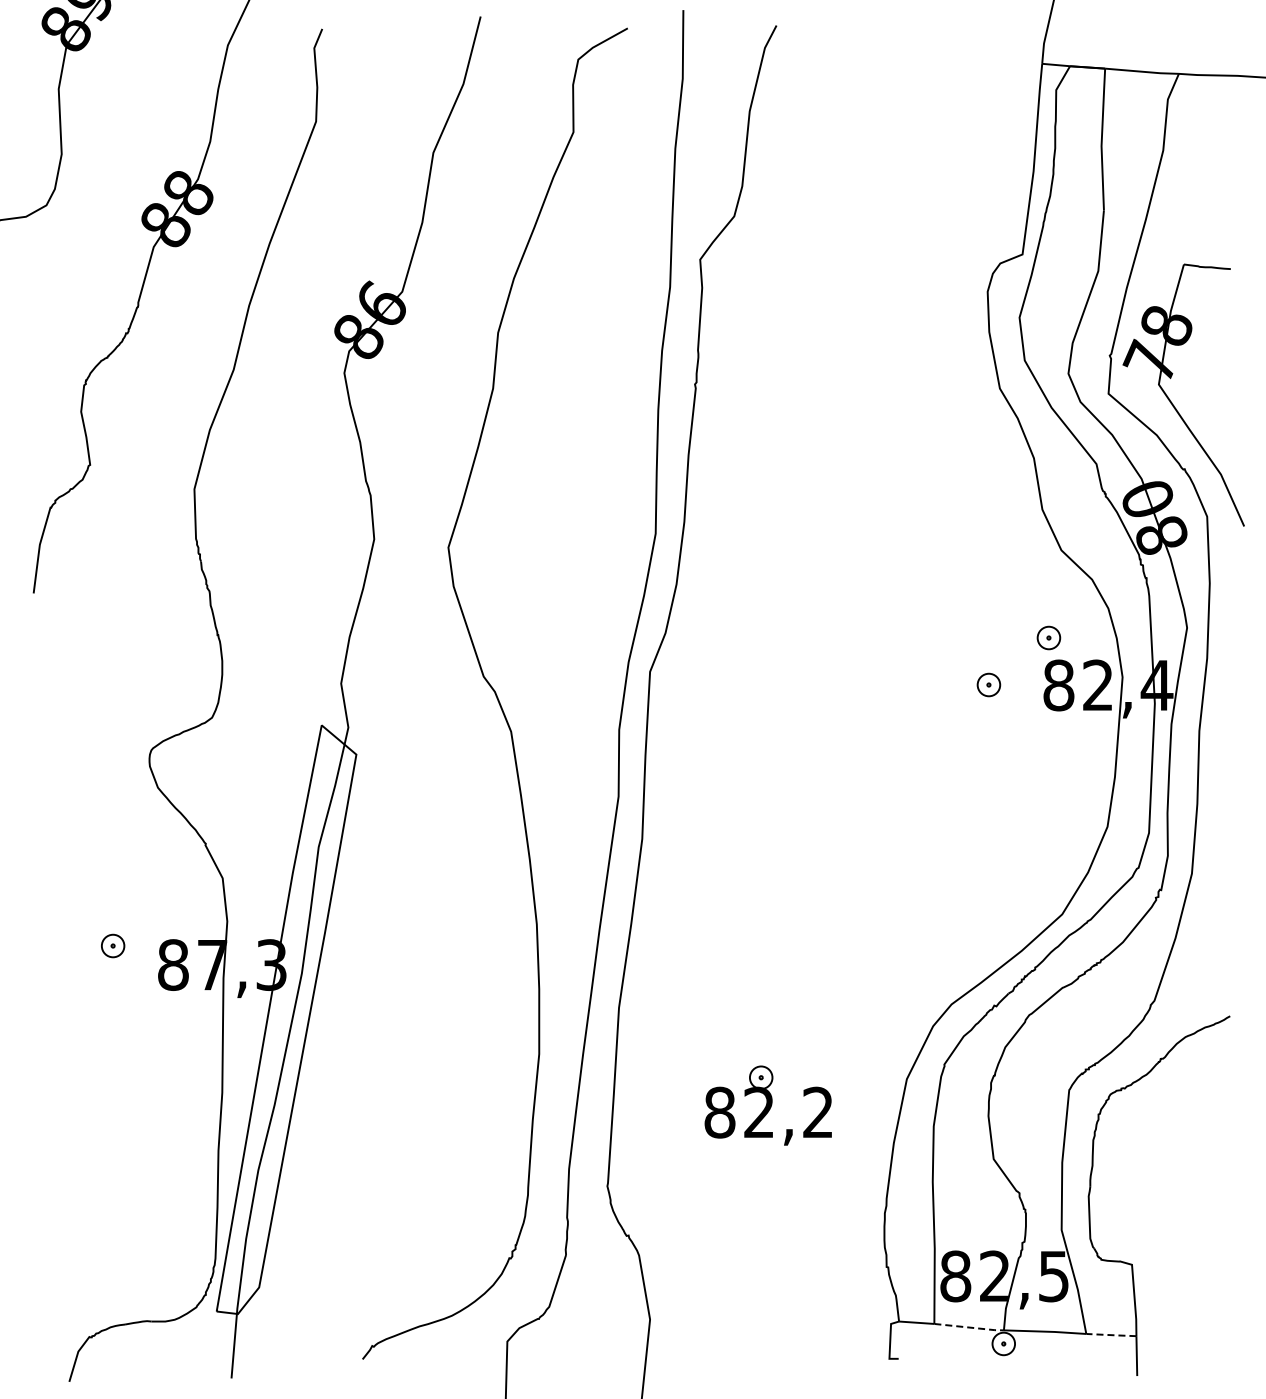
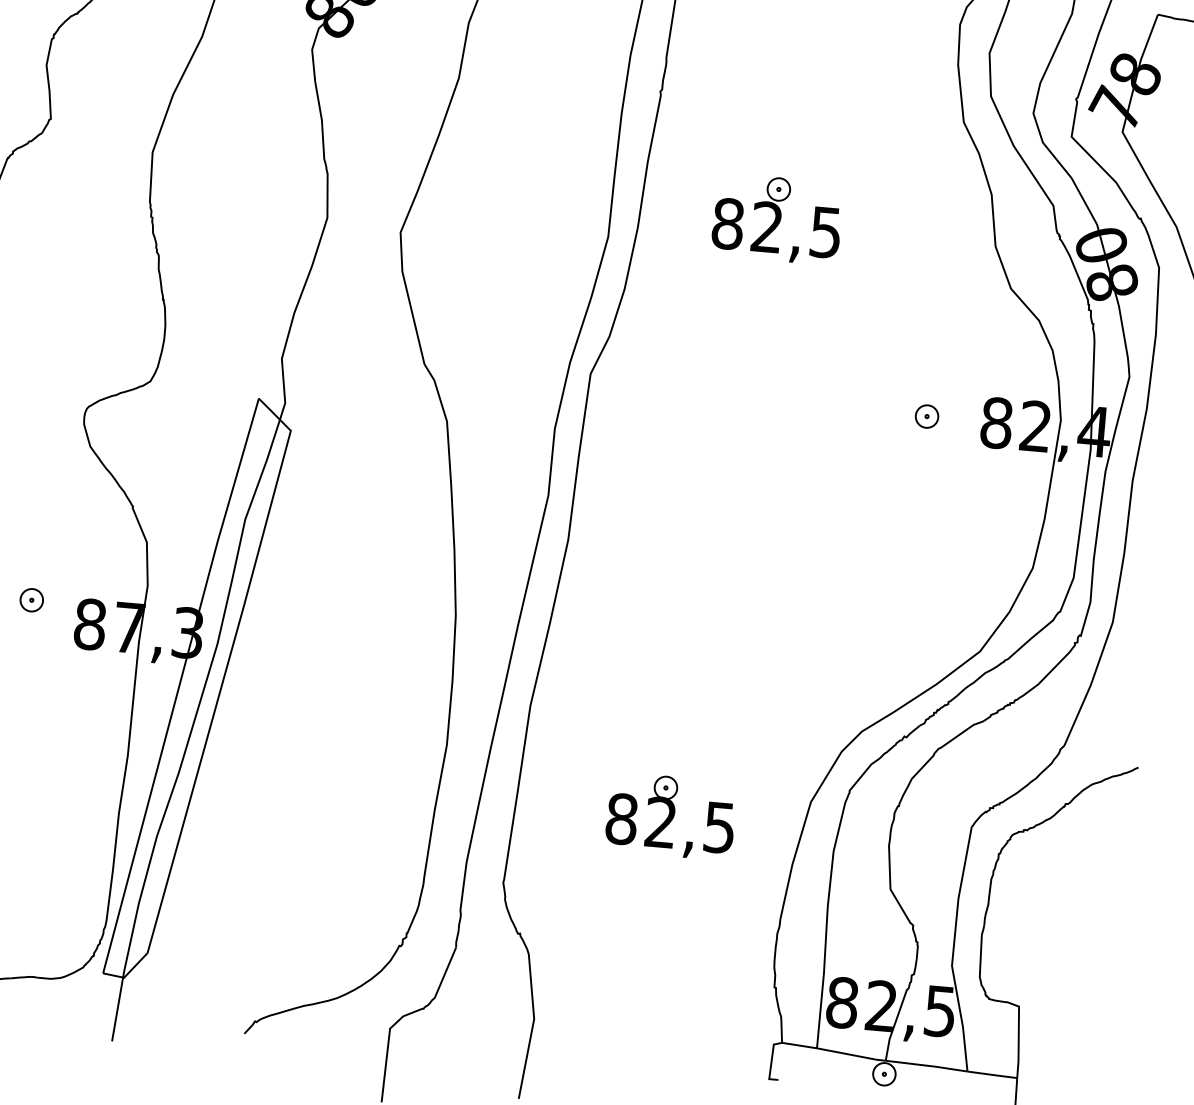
part: (822, 501) -> (777, 219), added
part: (1048, 637) -> (990, 374), removed
text: (817, 1112) -> (719, 827), 82,2 -> 82,5
line: (970, 1327) -> (852, 1055), dashed -> solid
line: (1111, 1335) -> (992, 1075), dashed -> solid

